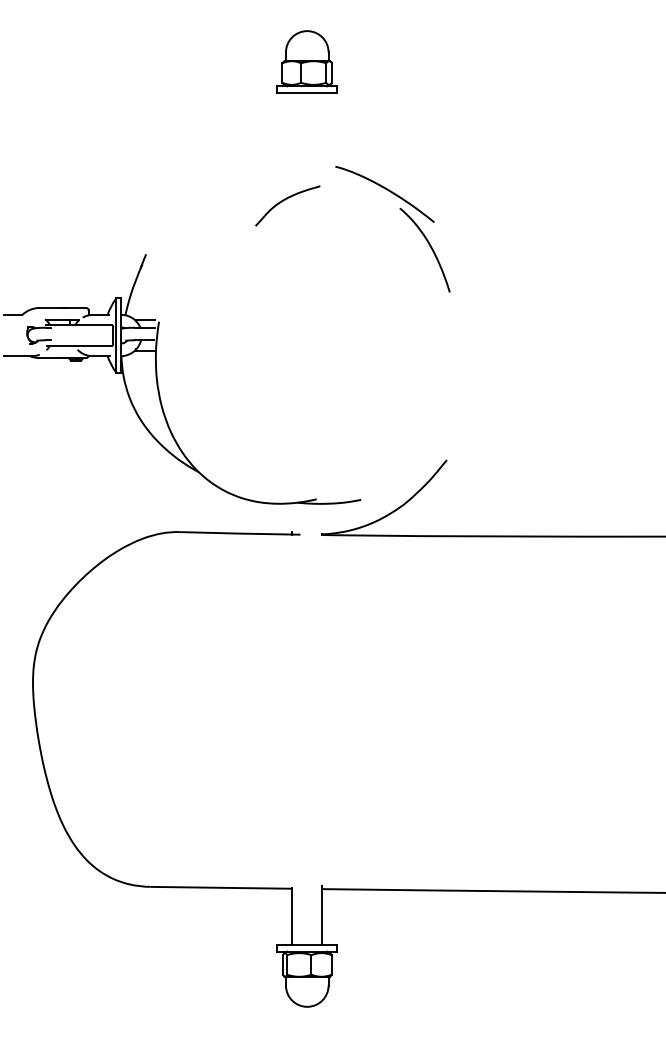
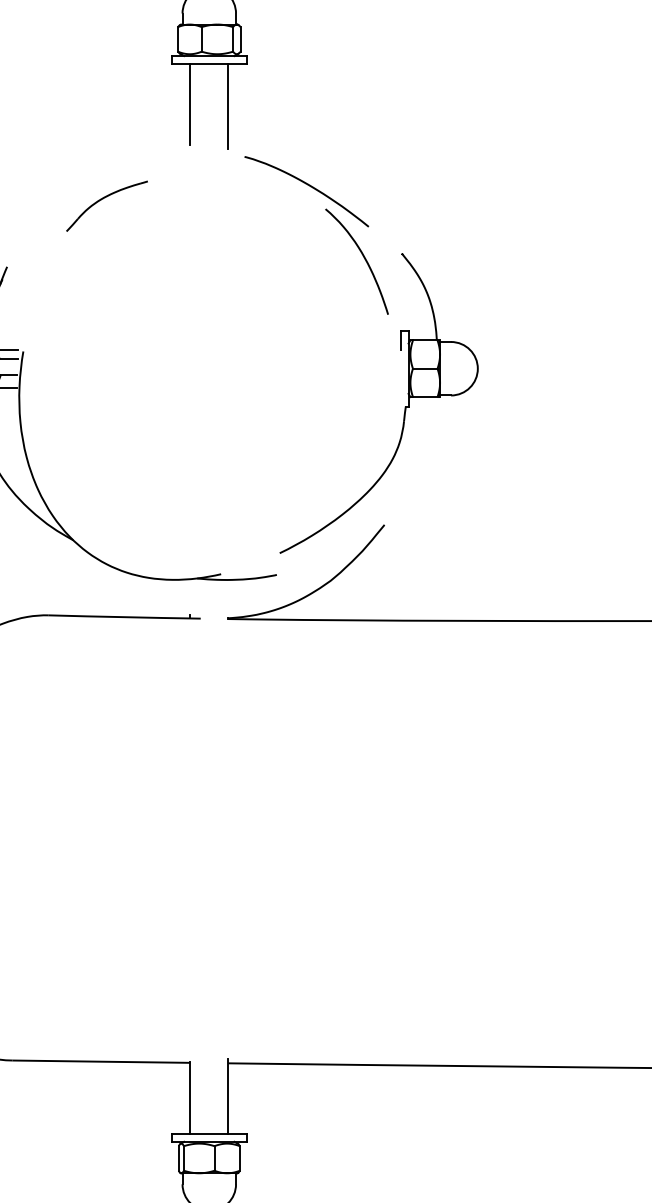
line: (292, 124) -> (190, 103), added
line: (322, 126) -> (228, 106), added
part: (287, 205) -> (106, 205), moved
part: (462, 366) -> (404, 407), added

